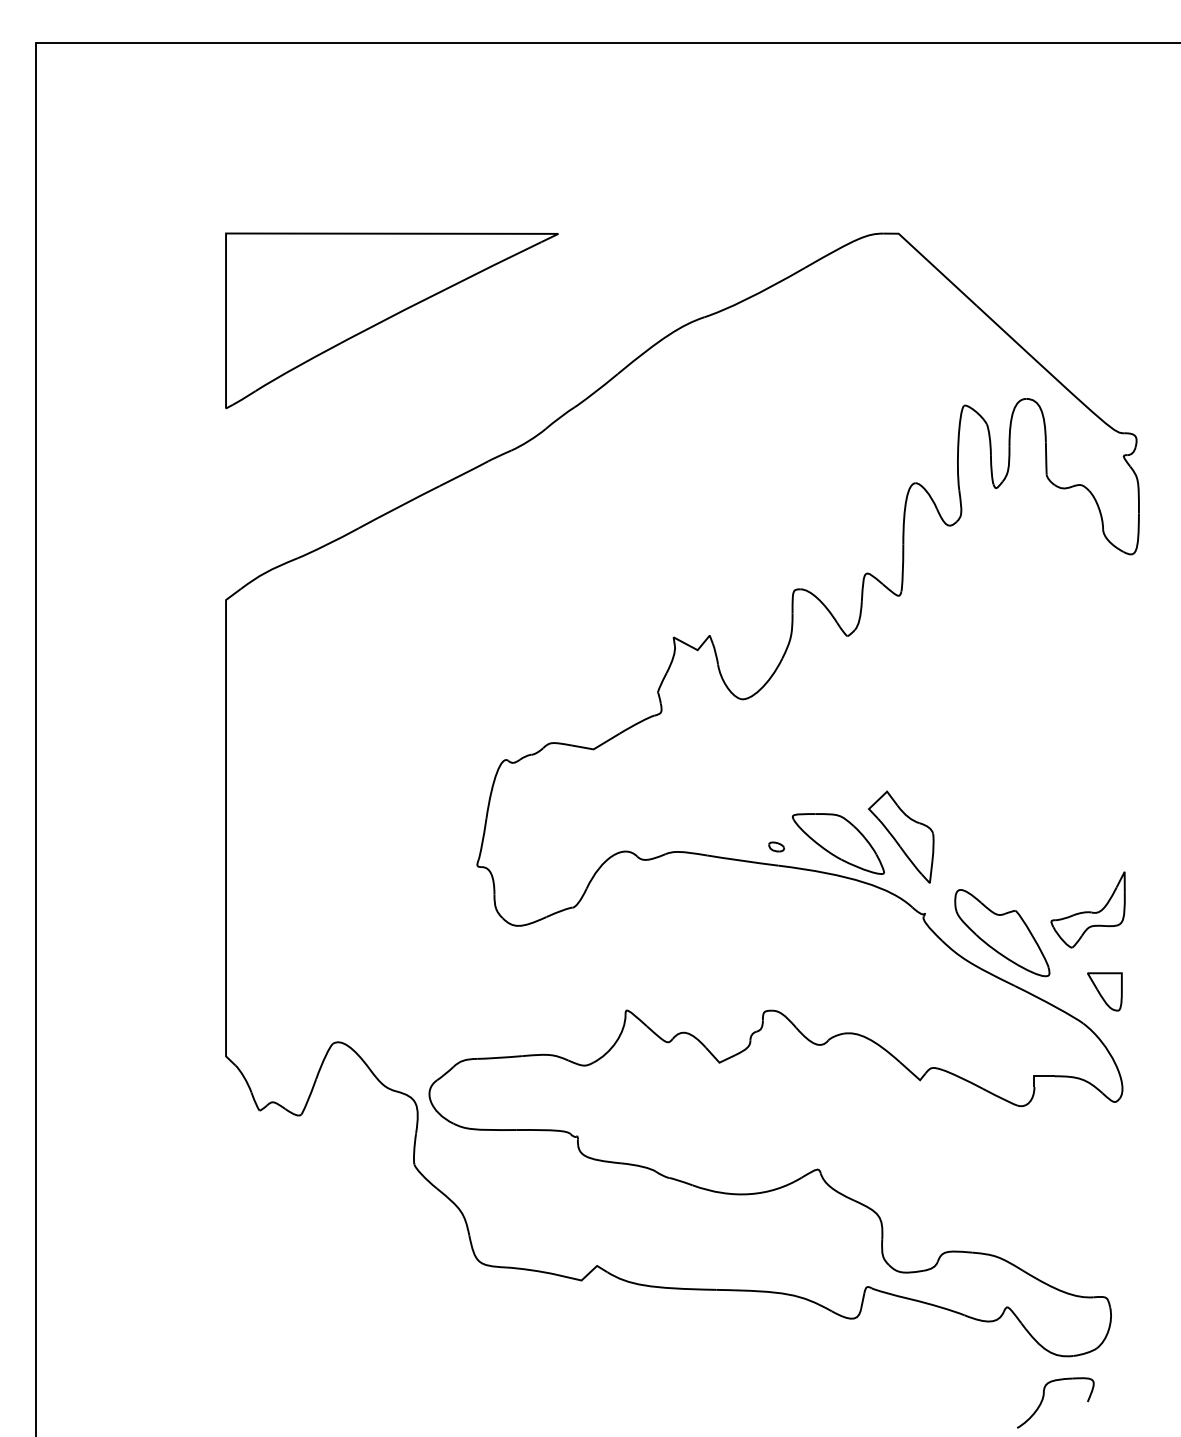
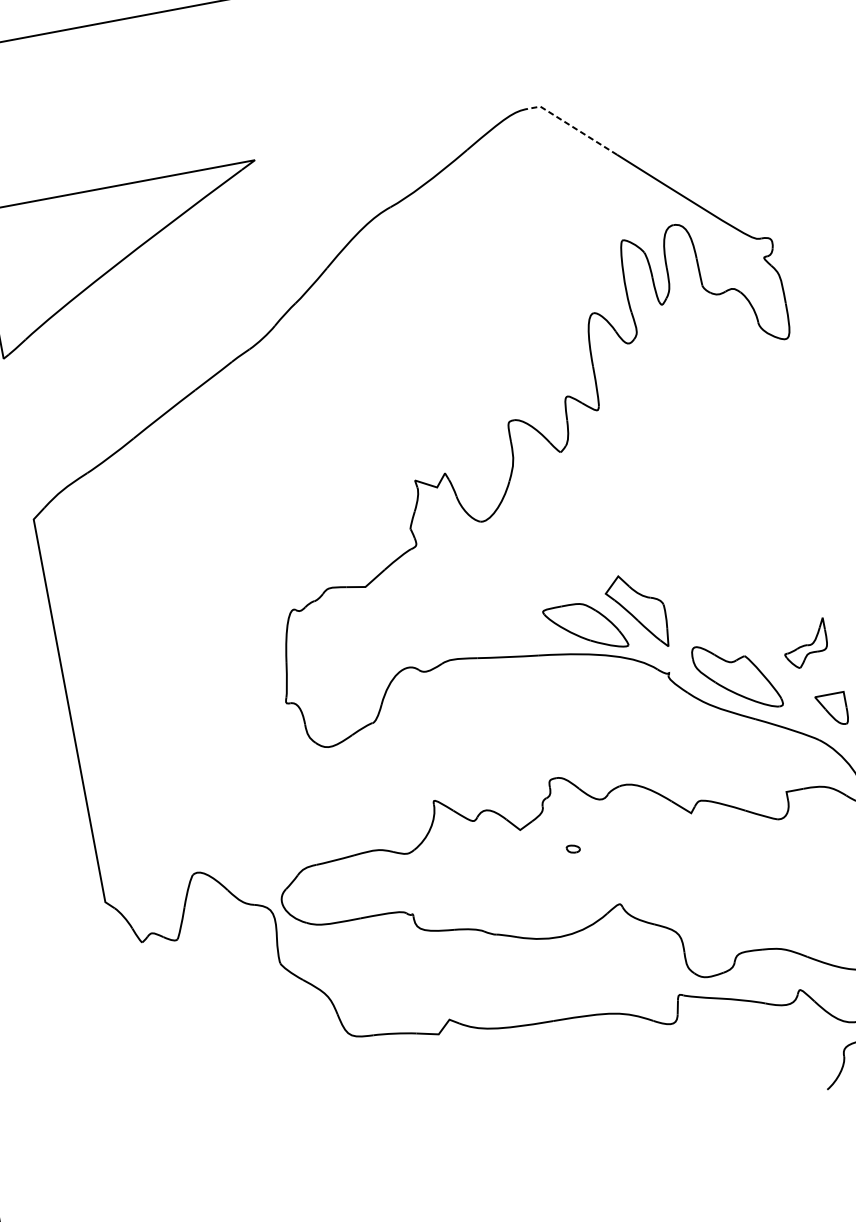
line: (931, 264) -> (572, 127), solid -> dashed
part: (776, 846) -> (573, 848), moved
part: (1087, 909) -> (804, 643), size x0.7

